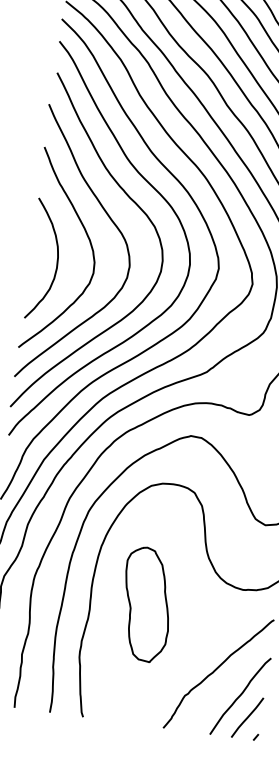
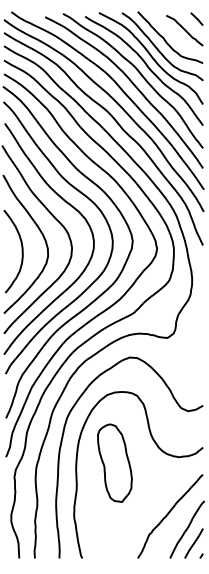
part: (146, 603) -> (114, 462), moved

